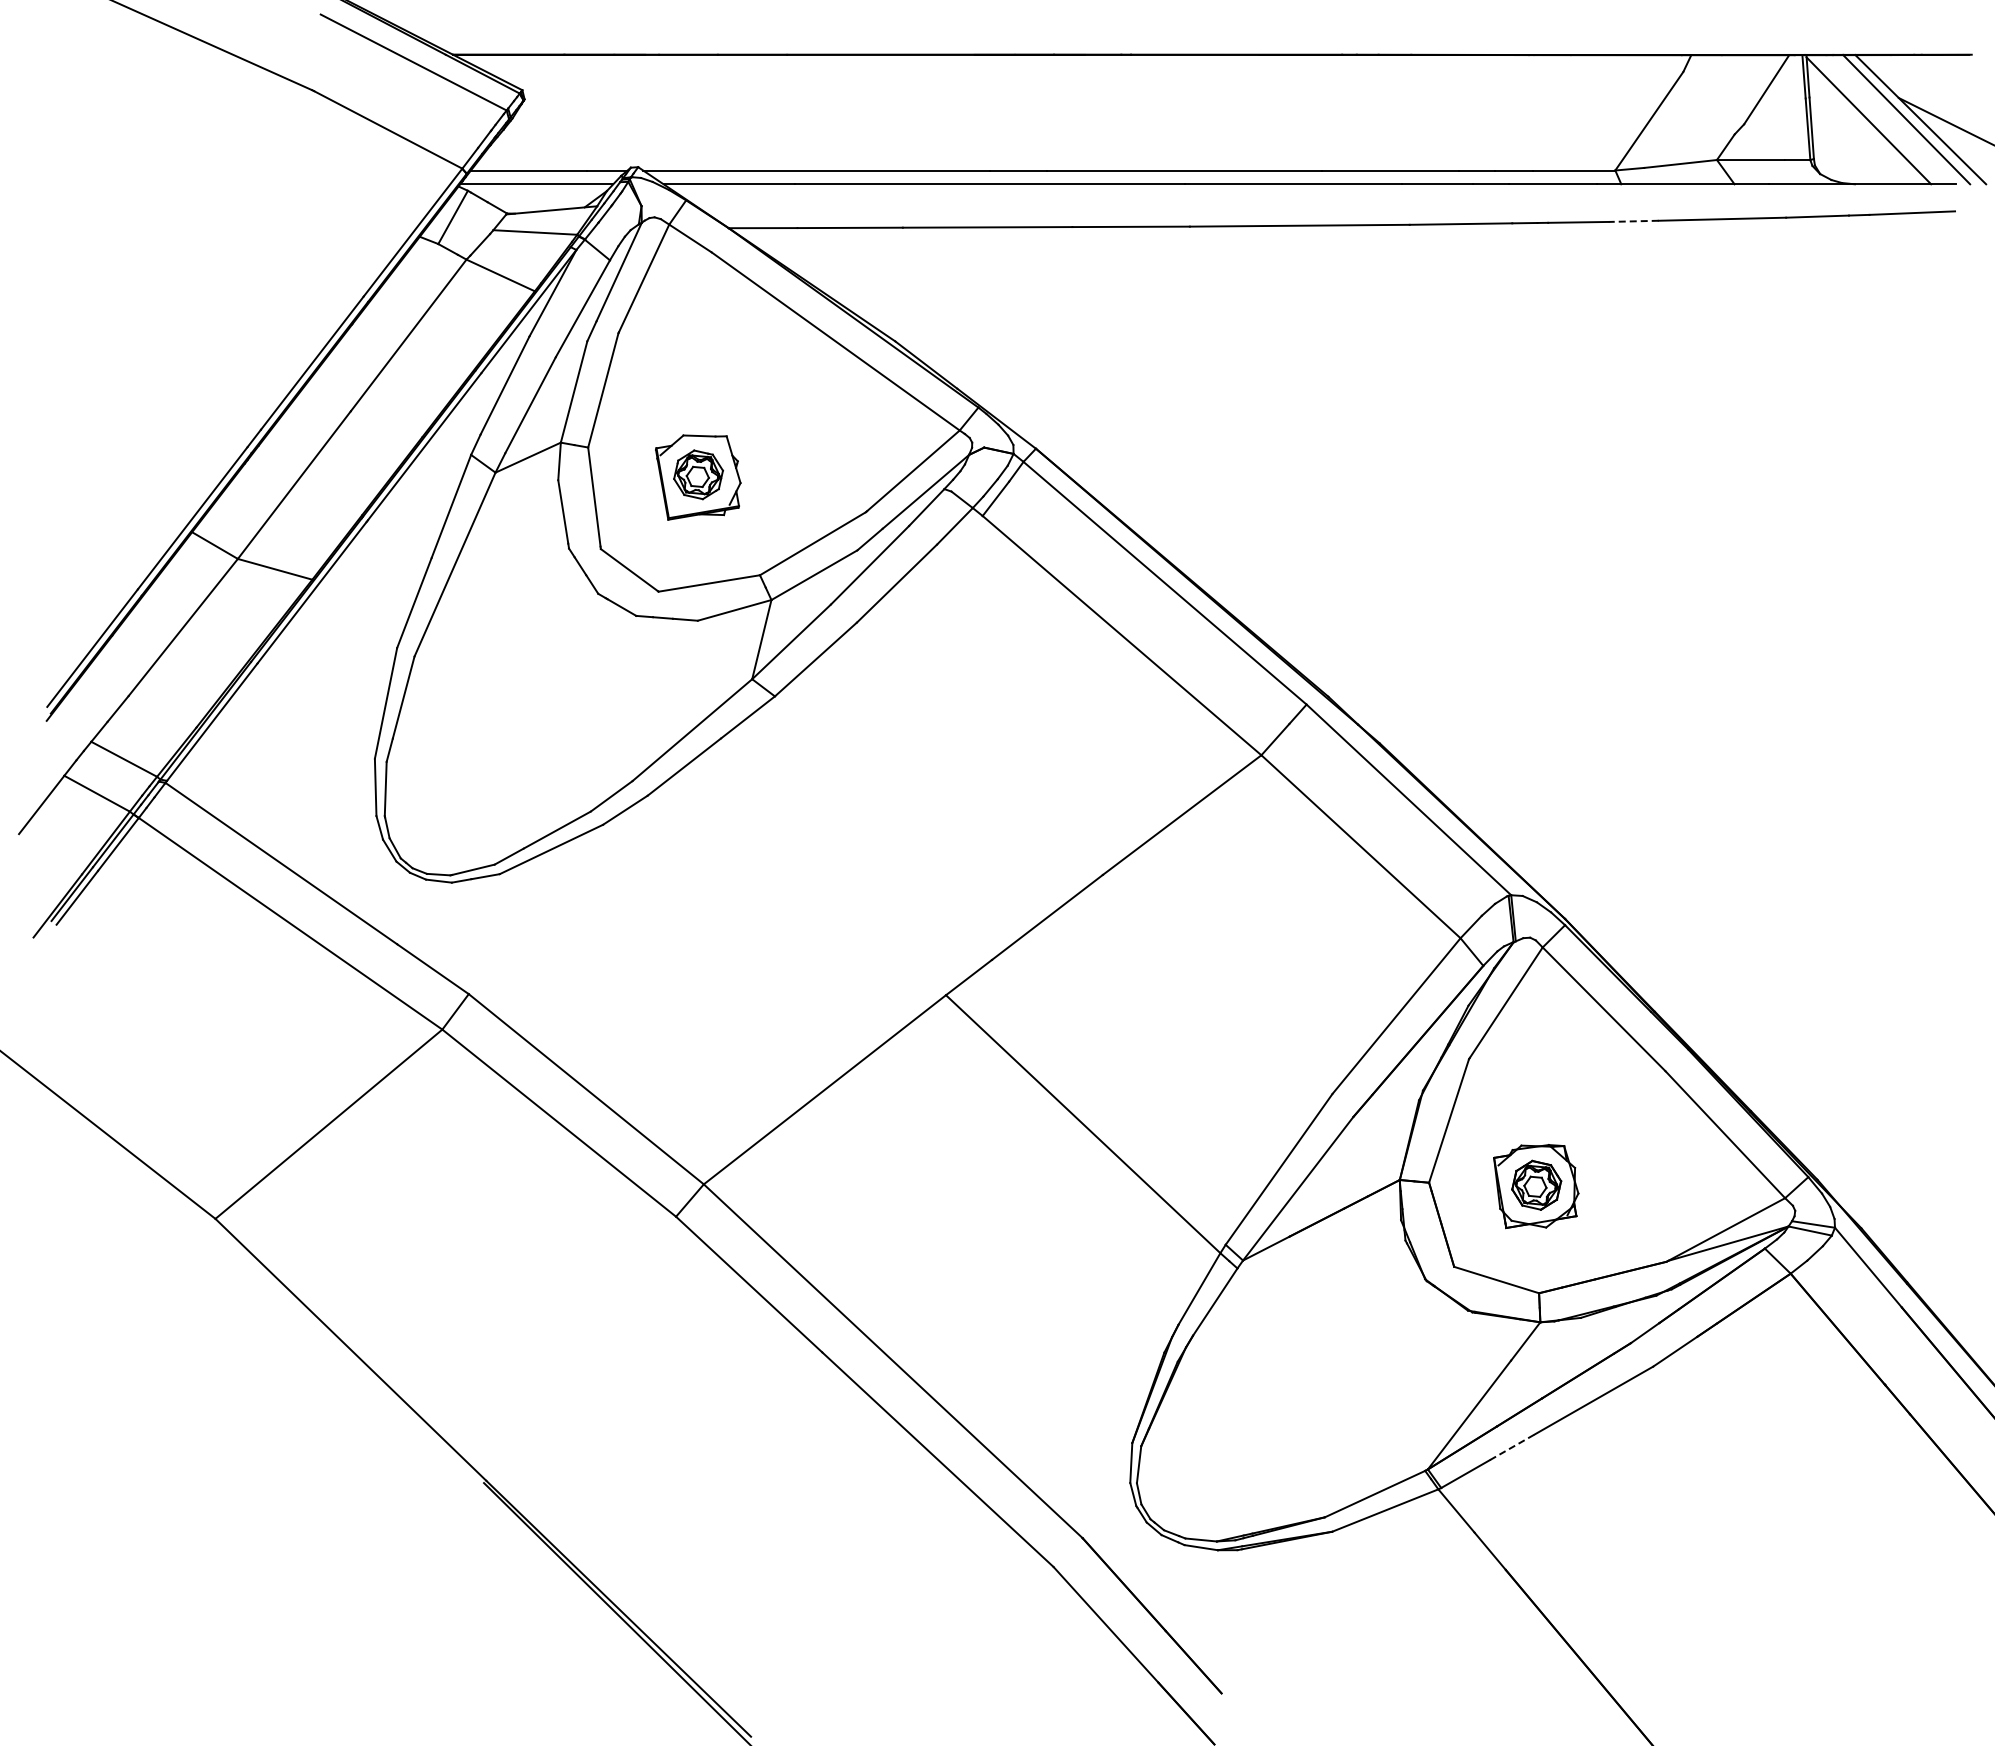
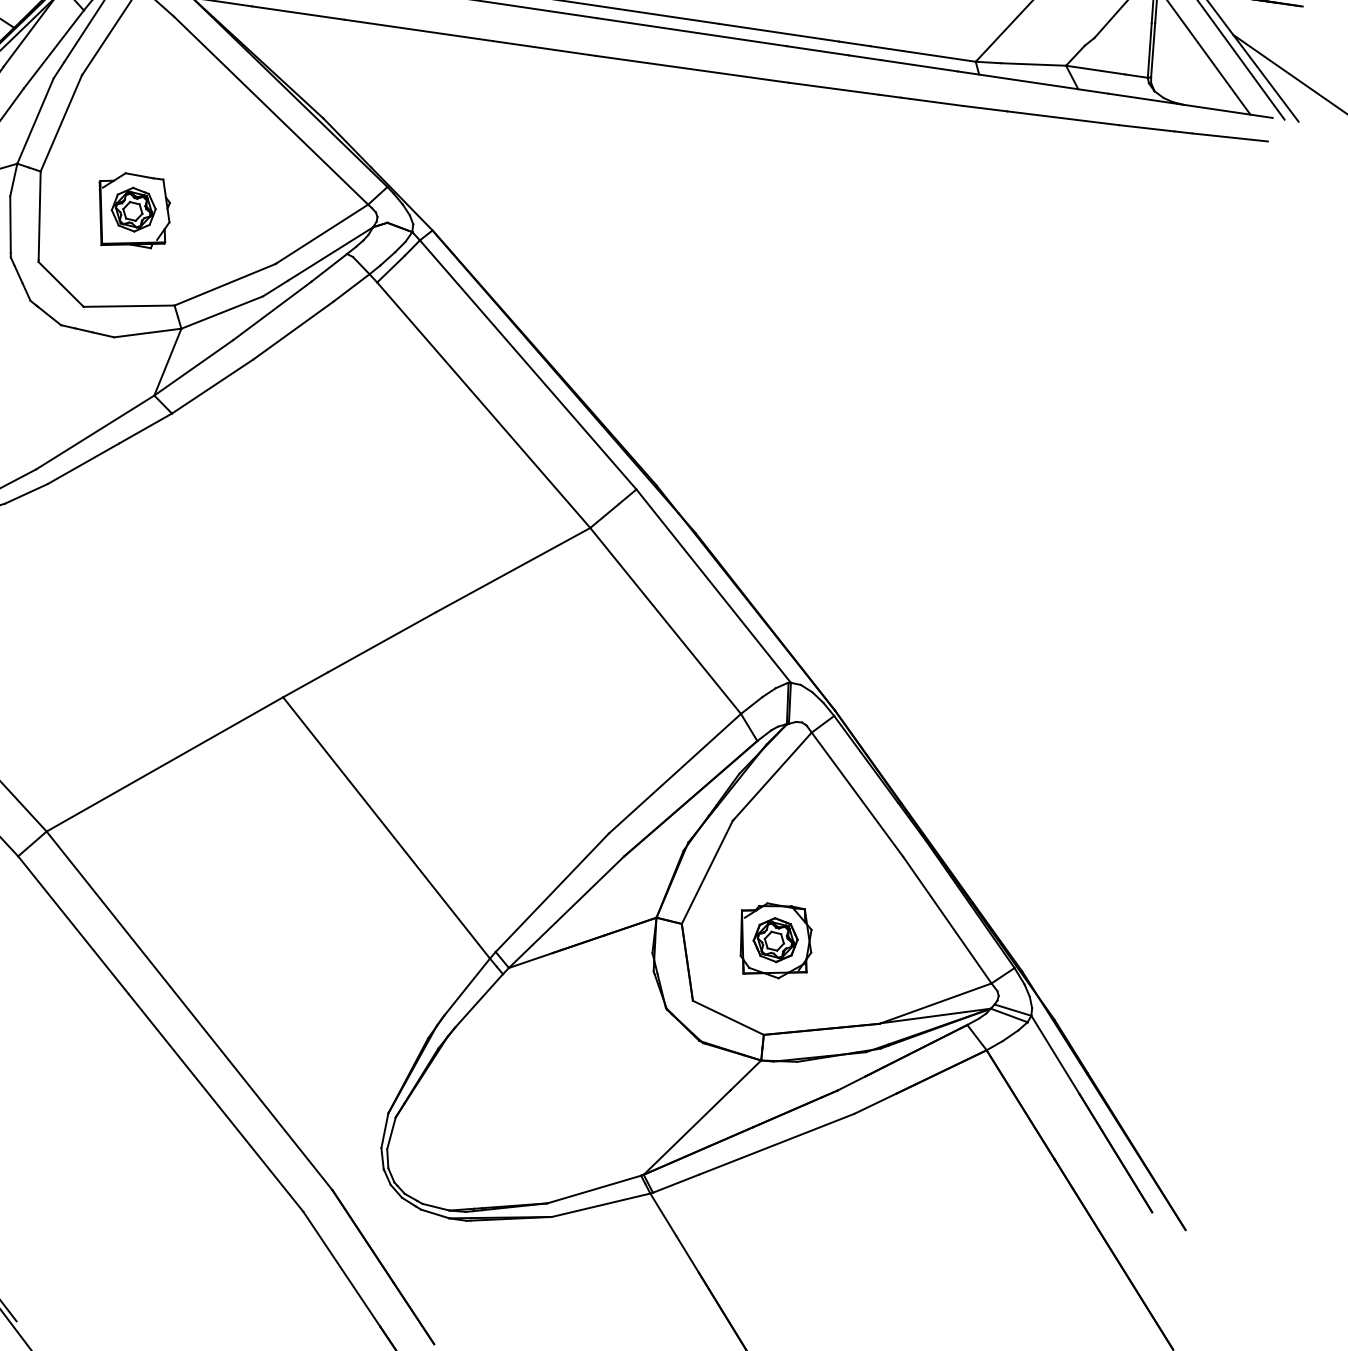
line: (1633, 221) -> (985, 108), dashed -> solid
line: (1512, 1447) -> (720, 1166), dashed -> solid

